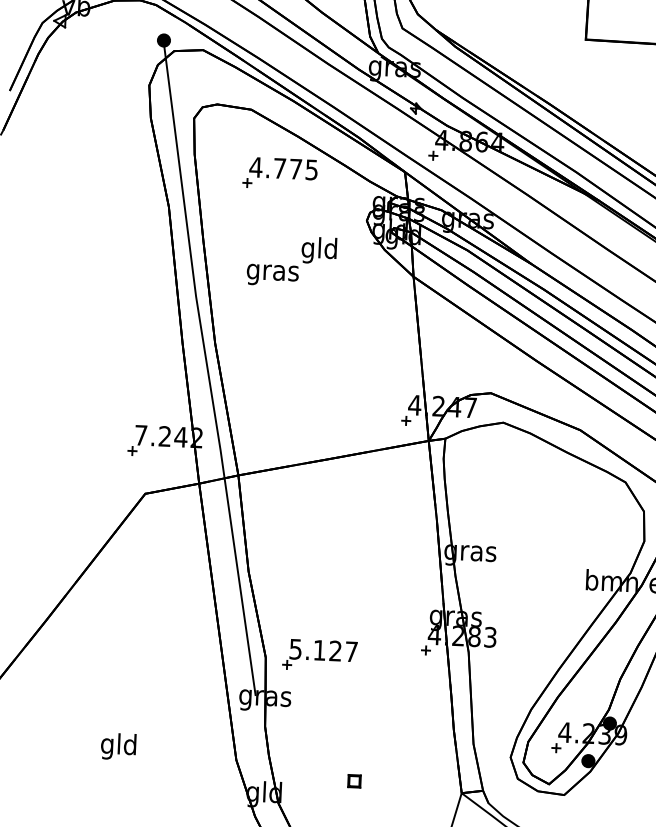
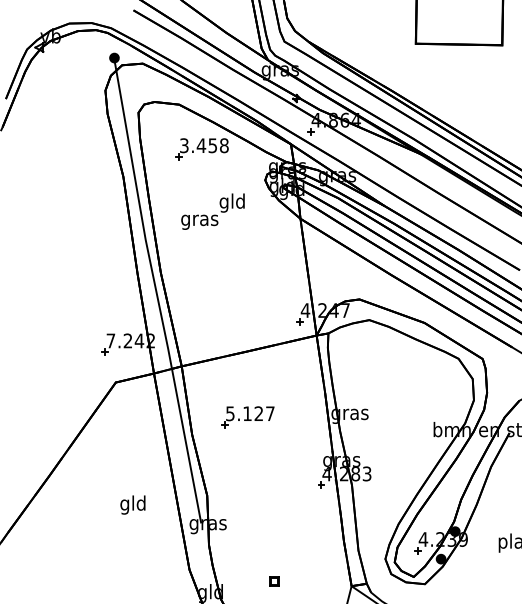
text: (282, 168) -> (203, 145), 4.775 -> 3.458
part: (319, 655) -> (247, 417), moved
text: (118, 745) -> (132, 504), moved

